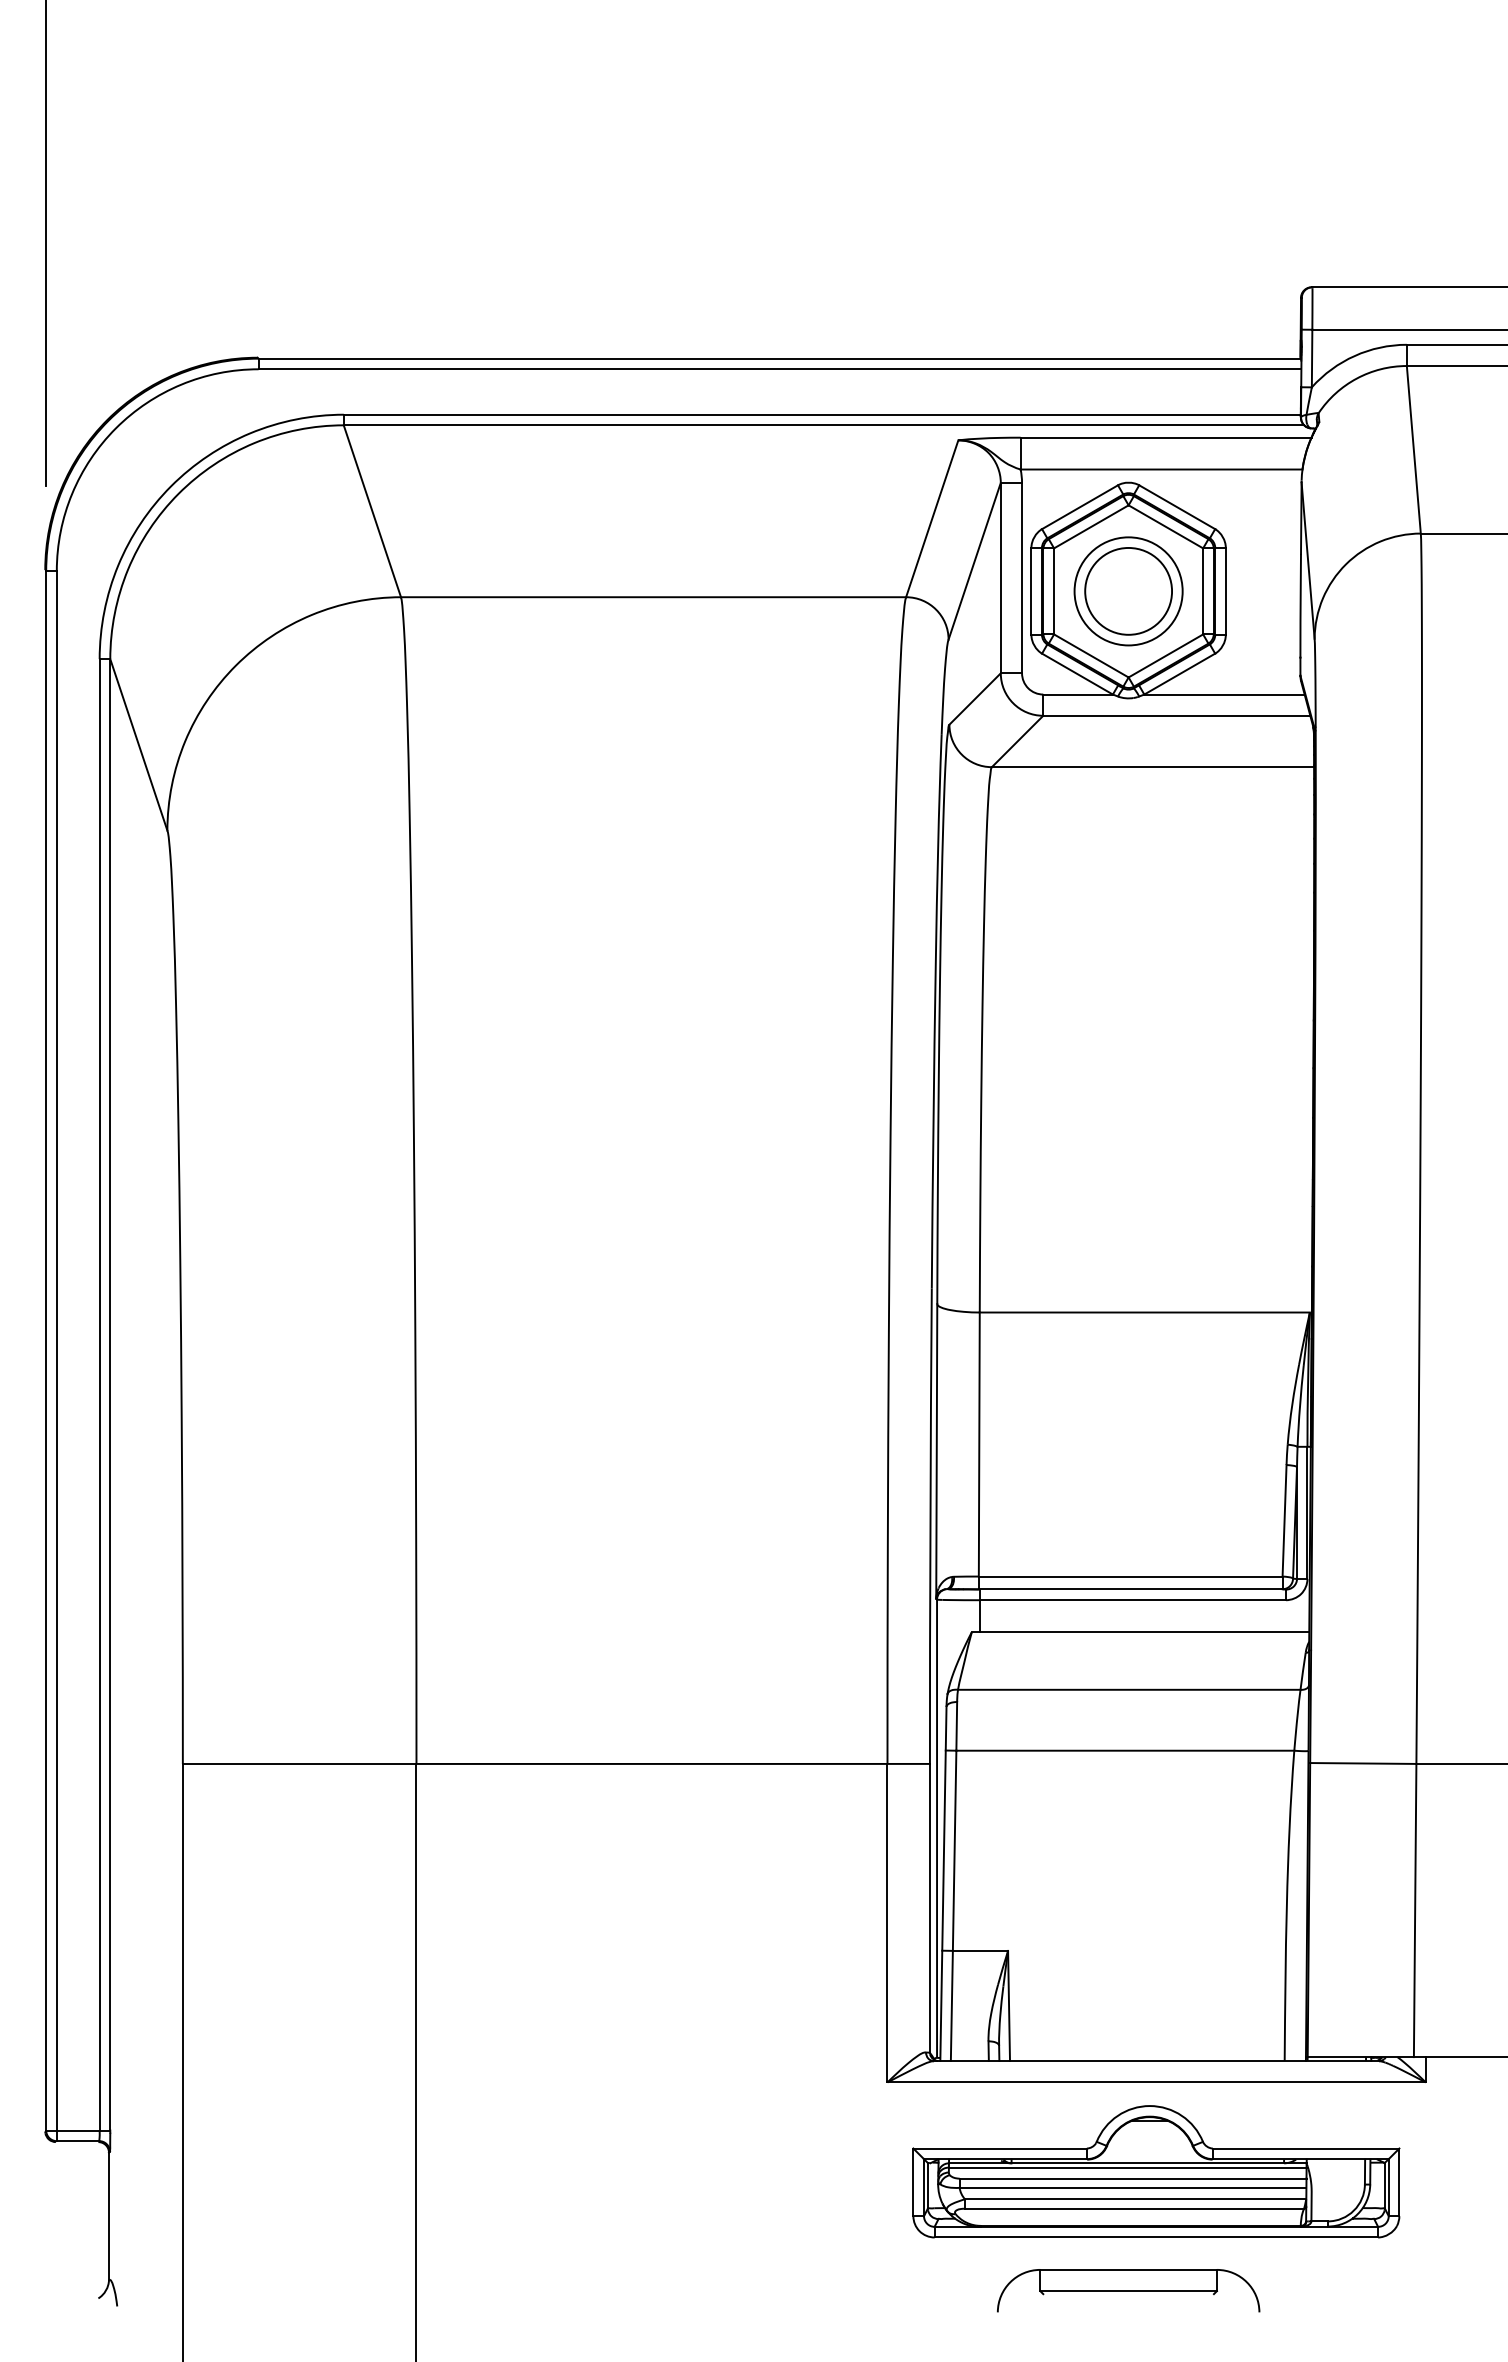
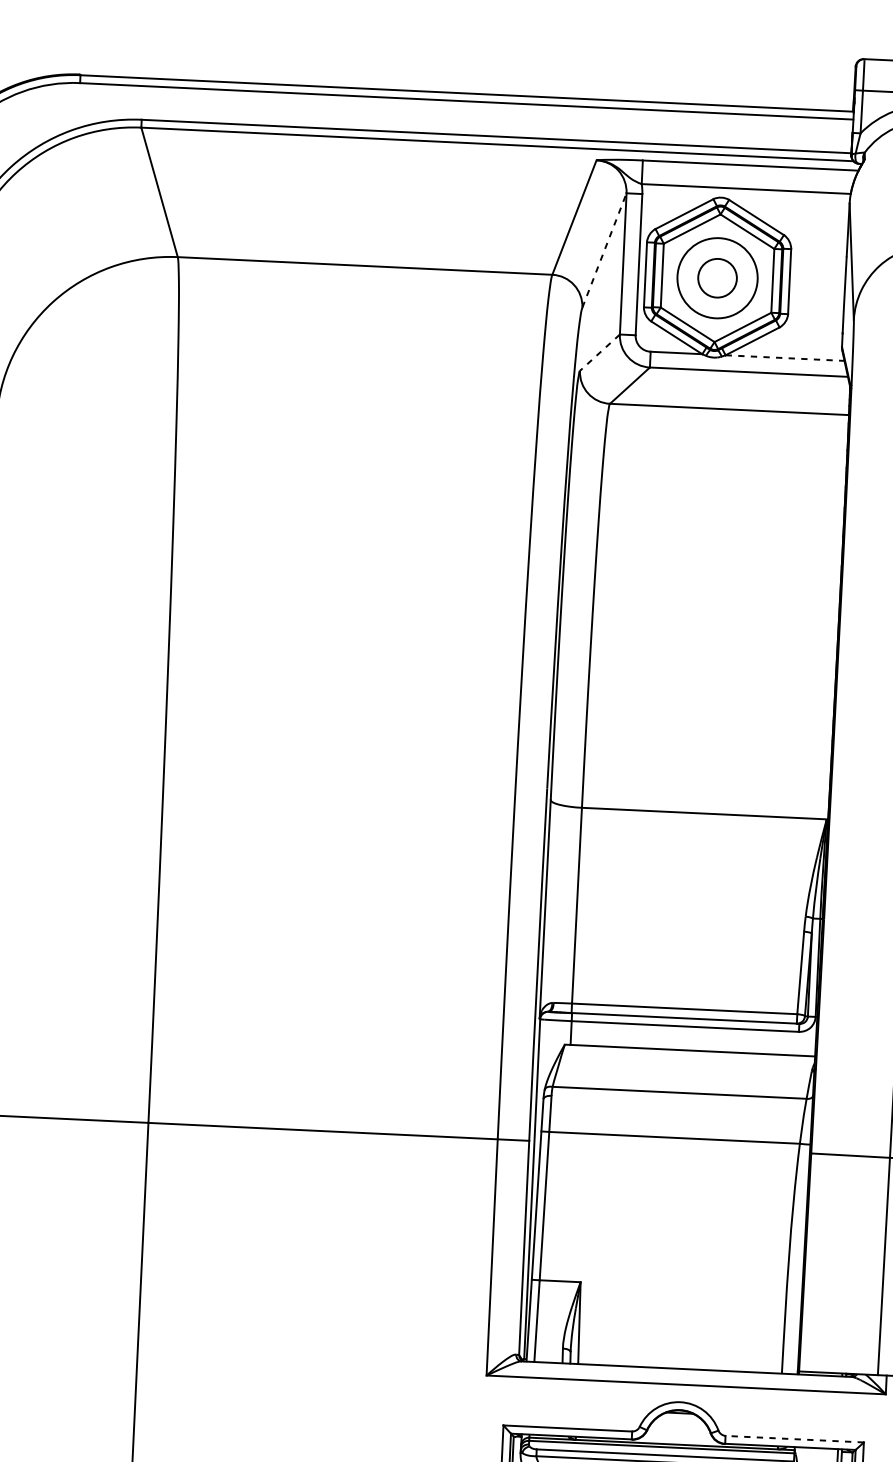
line: (974, 561) -> (604, 250), solid -> dashed
circle: (1128, 590) -> (717, 277), size x0.6
line: (1224, 694) -> (785, 358), solid -> dashed
line: (974, 699) -> (599, 353), solid -> dashed
line: (1305, 2148) -> (794, 1439), solid -> dashed

